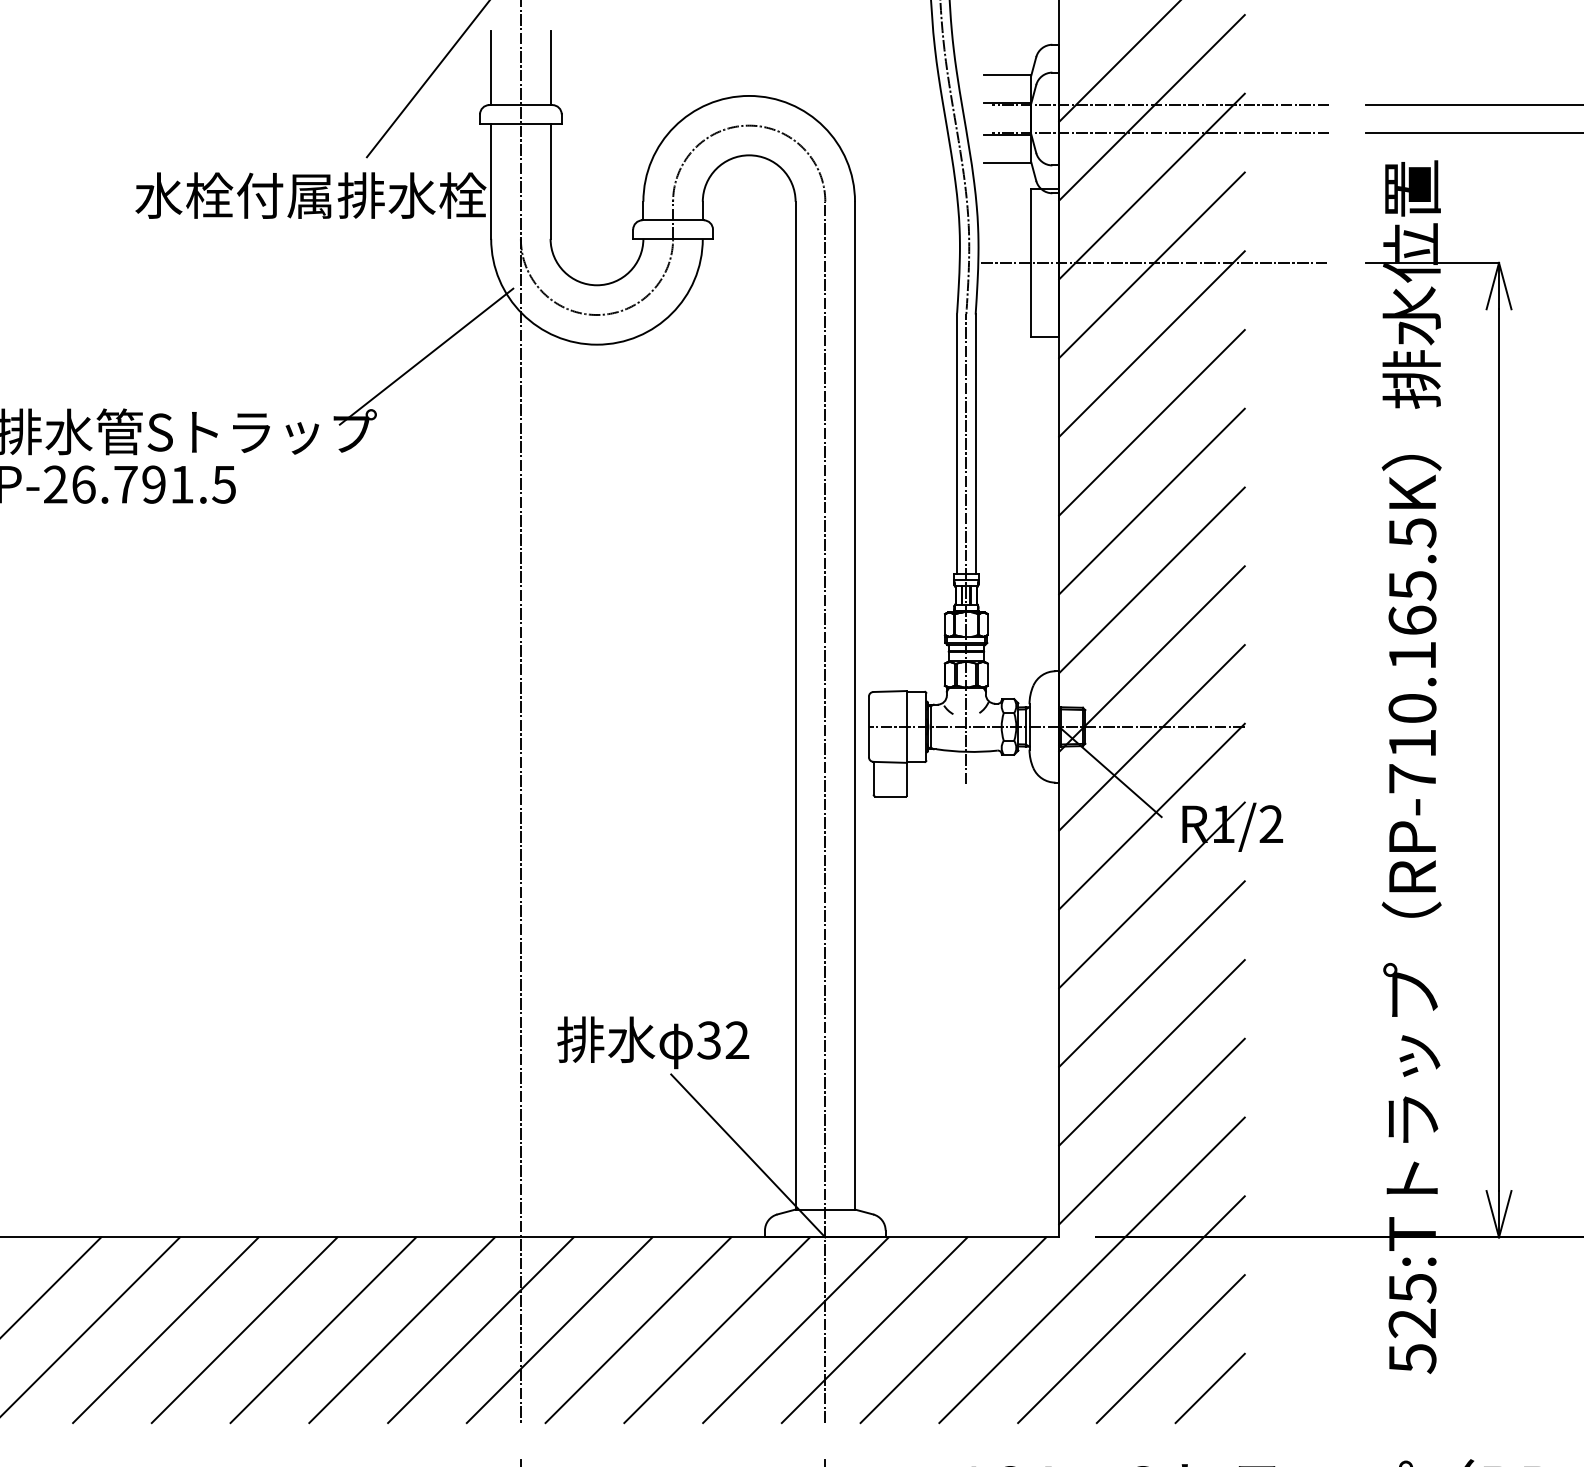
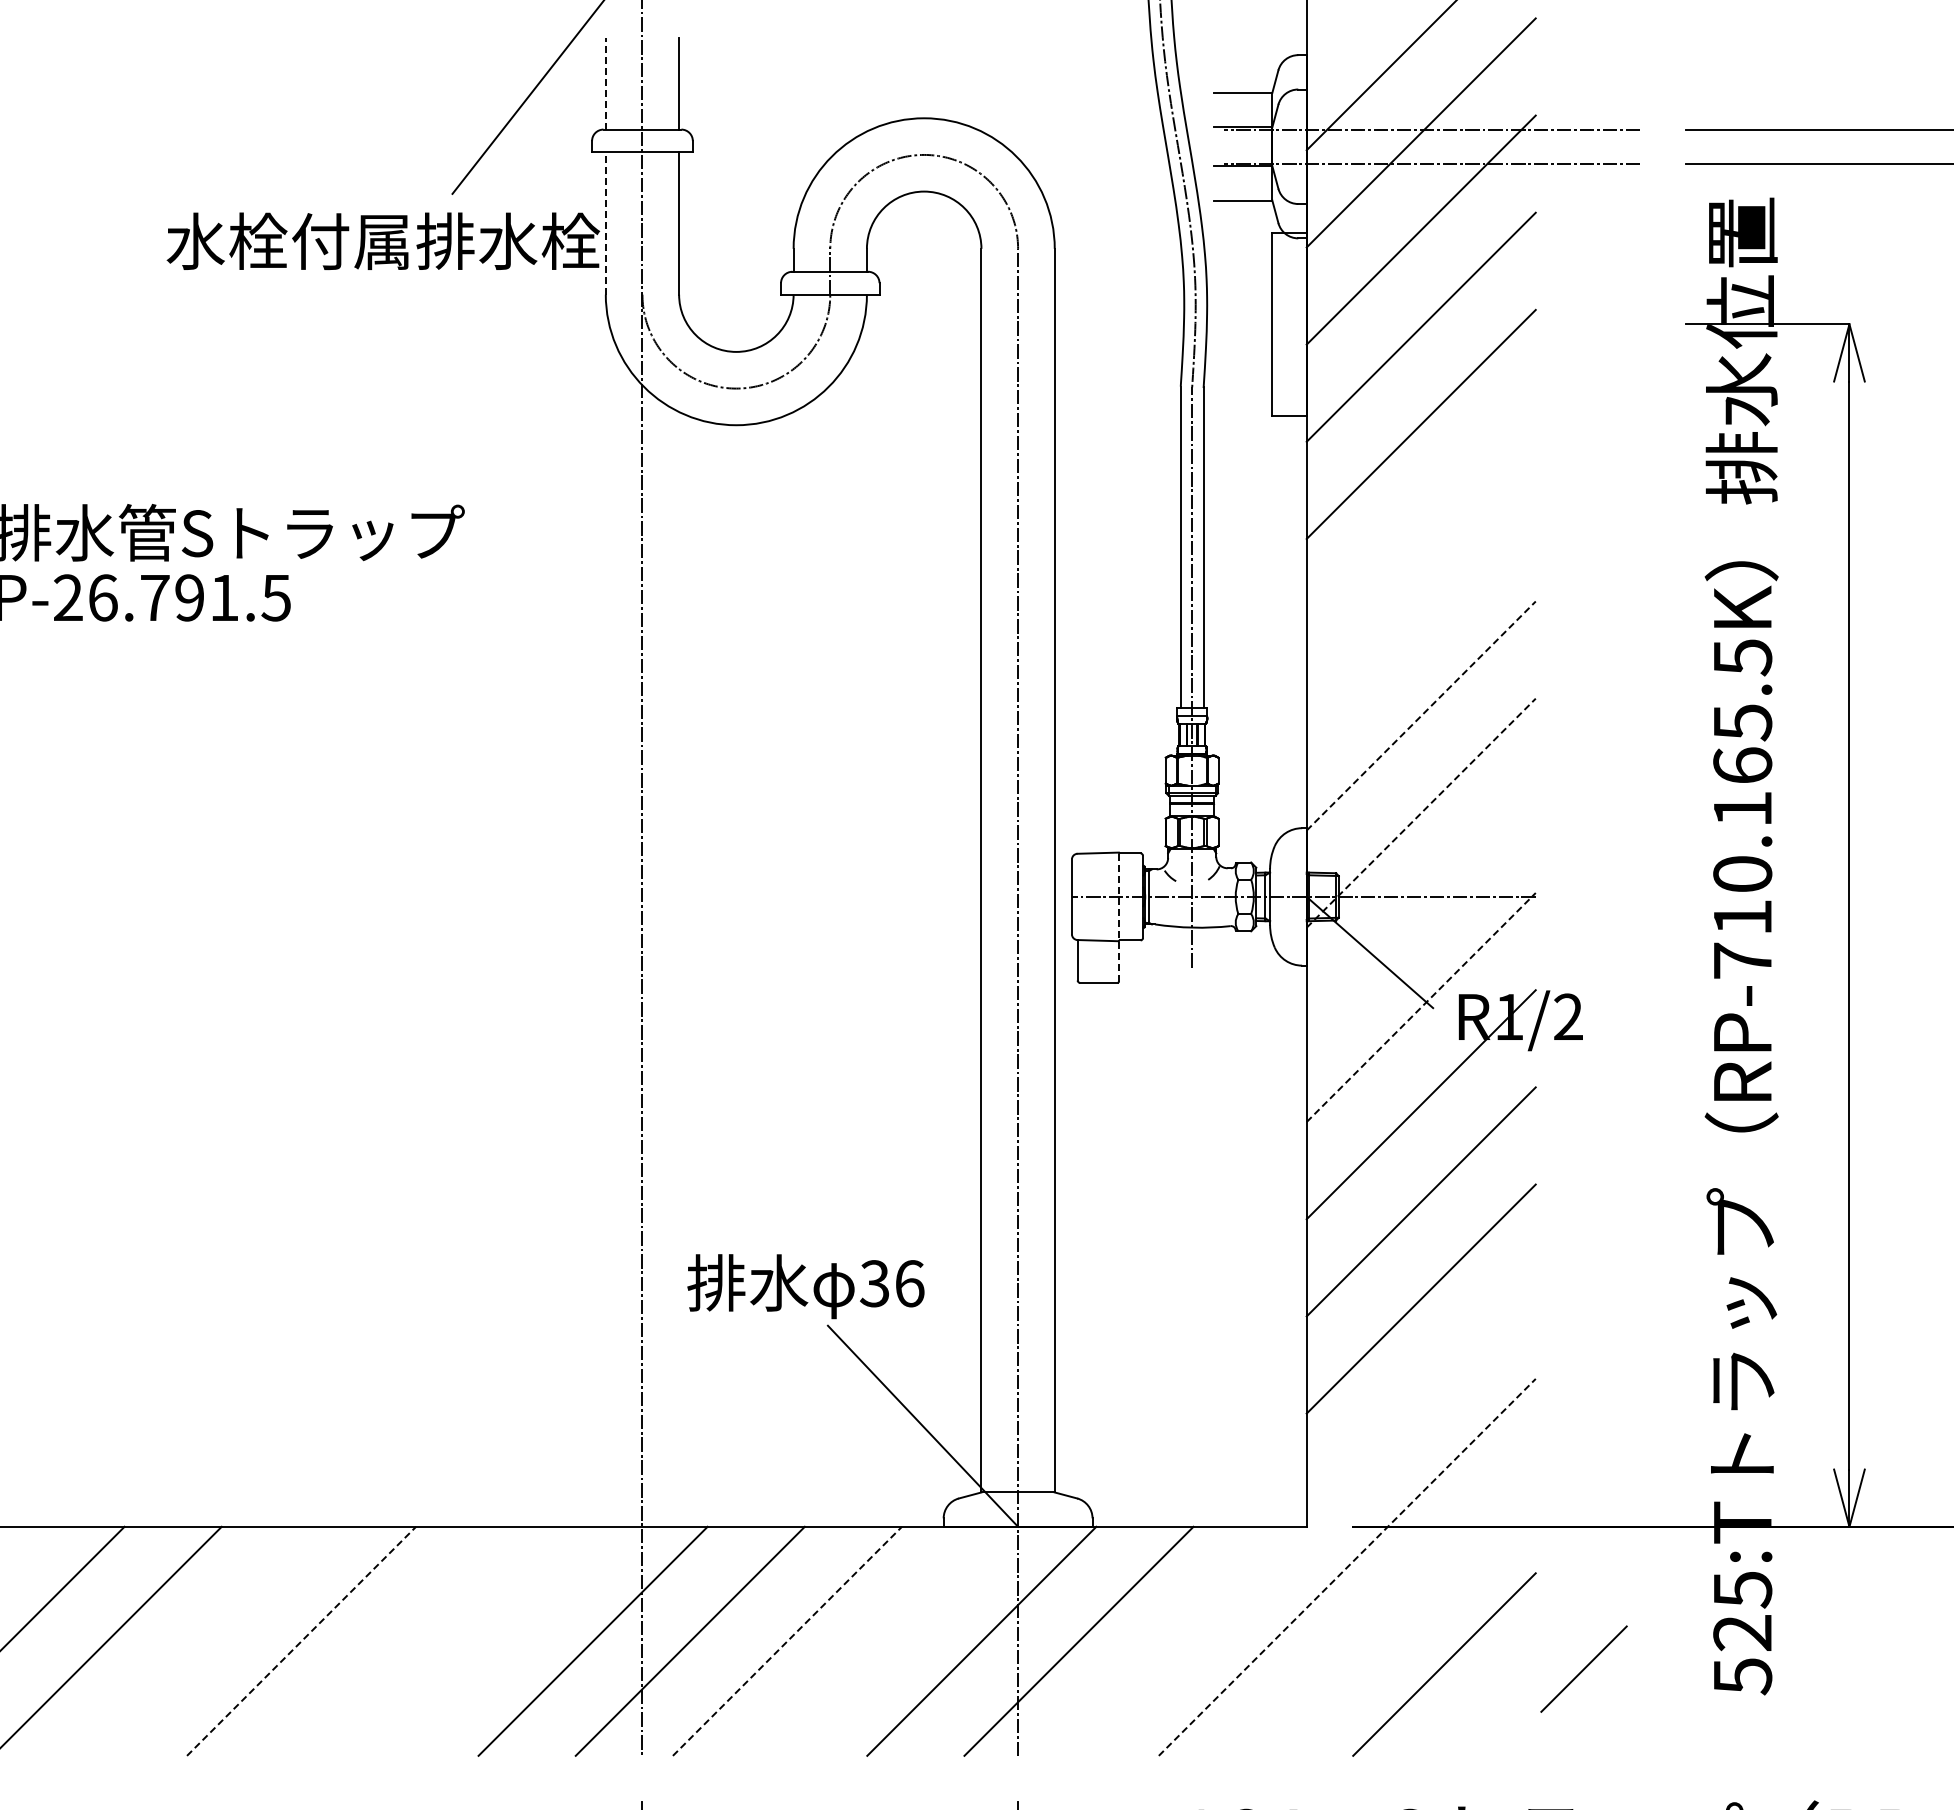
line: (490, 67) -> (605, 83), solid -> dashed
line: (490, 181) -> (605, 223), solid -> dashed
line: (1155, 263) -> (1425, 324), removed
line: (426, 356) -> (526, 439), removed
line: (1151, 422) -> (1420, 521), removed
line: (1151, 501) -> (1420, 618), removed
line: (1152, 580) -> (1421, 716), solid -> dashed
line: (1152, 659) -> (1421, 813), solid -> dashed
line: (1151, 737) -> (1420, 909), removed
line: (906, 743) -> (1118, 917), solid -> dashed
line: (1152, 816) -> (1421, 1007), solid -> dashed
text: (737, 1040) -> (909, 1283), 32 -> 36
line: (1151, 1131) -> (1420, 1395), removed
line: (1092, 1270) -> (1347, 1567), solid -> dashed
line: (1131, 1309) -> (1395, 1615), removed
line: (165, 1329) -> (203, 1640), removed
line: (323, 1329) -> (398, 1640), removed
line: (401, 1329) -> (495, 1640), removed
line: (717, 1329) -> (884, 1640), removed
line: (952, 1329) -> (1175, 1640), removed
line: (244, 1330) -> (301, 1641), solid -> dashed
line: (638, 1330) -> (787, 1641), solid -> dashed
line: (1209, 1387) -> (1583, 1668), moved

